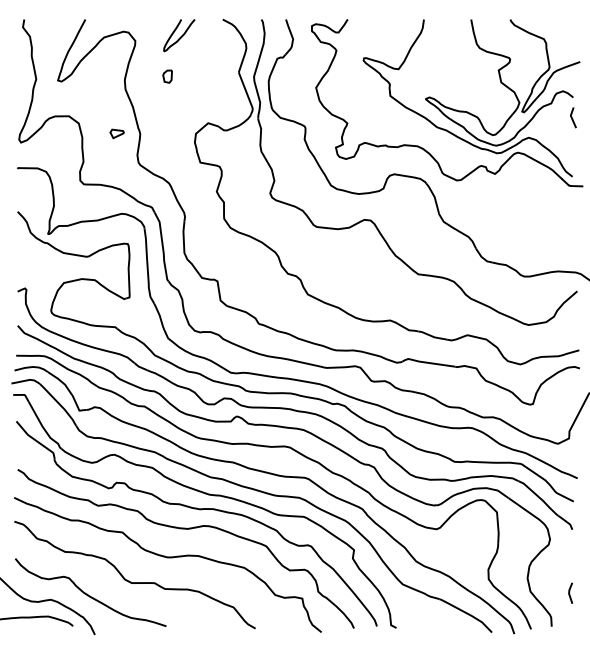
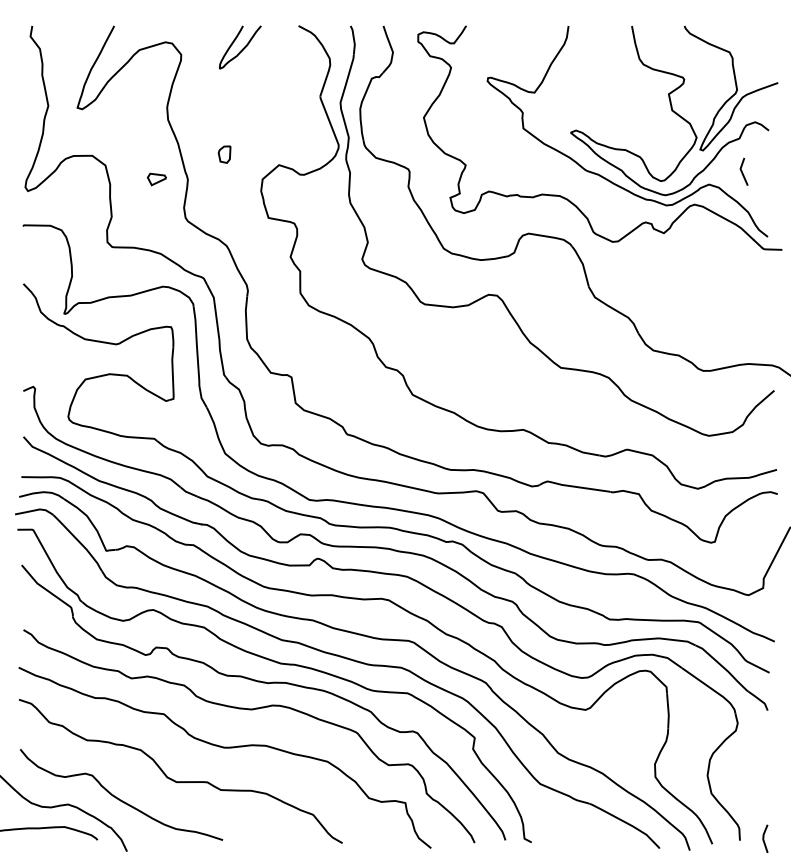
part: (167, 76) -> (224, 154), moved
line: (572, 117) -> (742, 171), moved
line: (570, 593) -> (764, 838), moved

